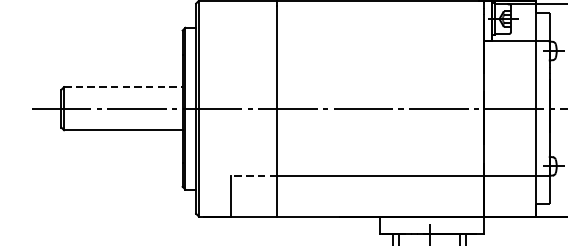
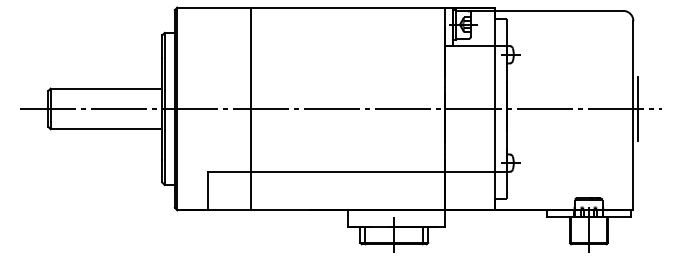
line: (123, 86) -> (106, 88), dashed -> solid
line: (254, 176) -> (229, 172), dashed -> solid

